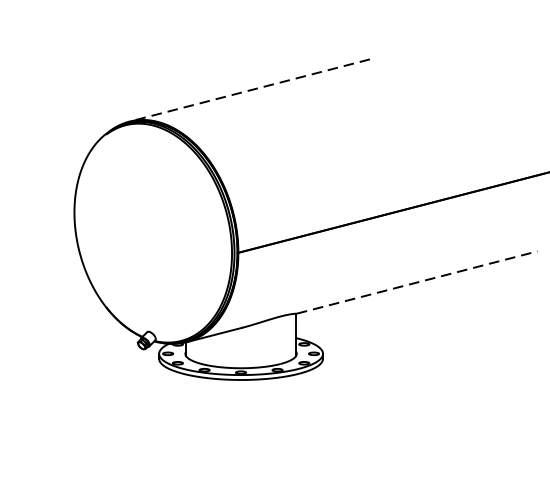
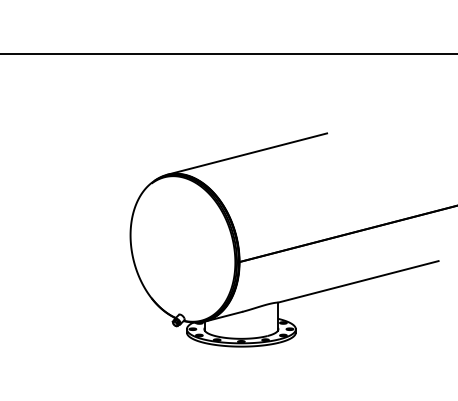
line: (250, 91) -> (247, 154), dashed -> solid
line: (417, 282) -> (358, 281), dashed -> solid

